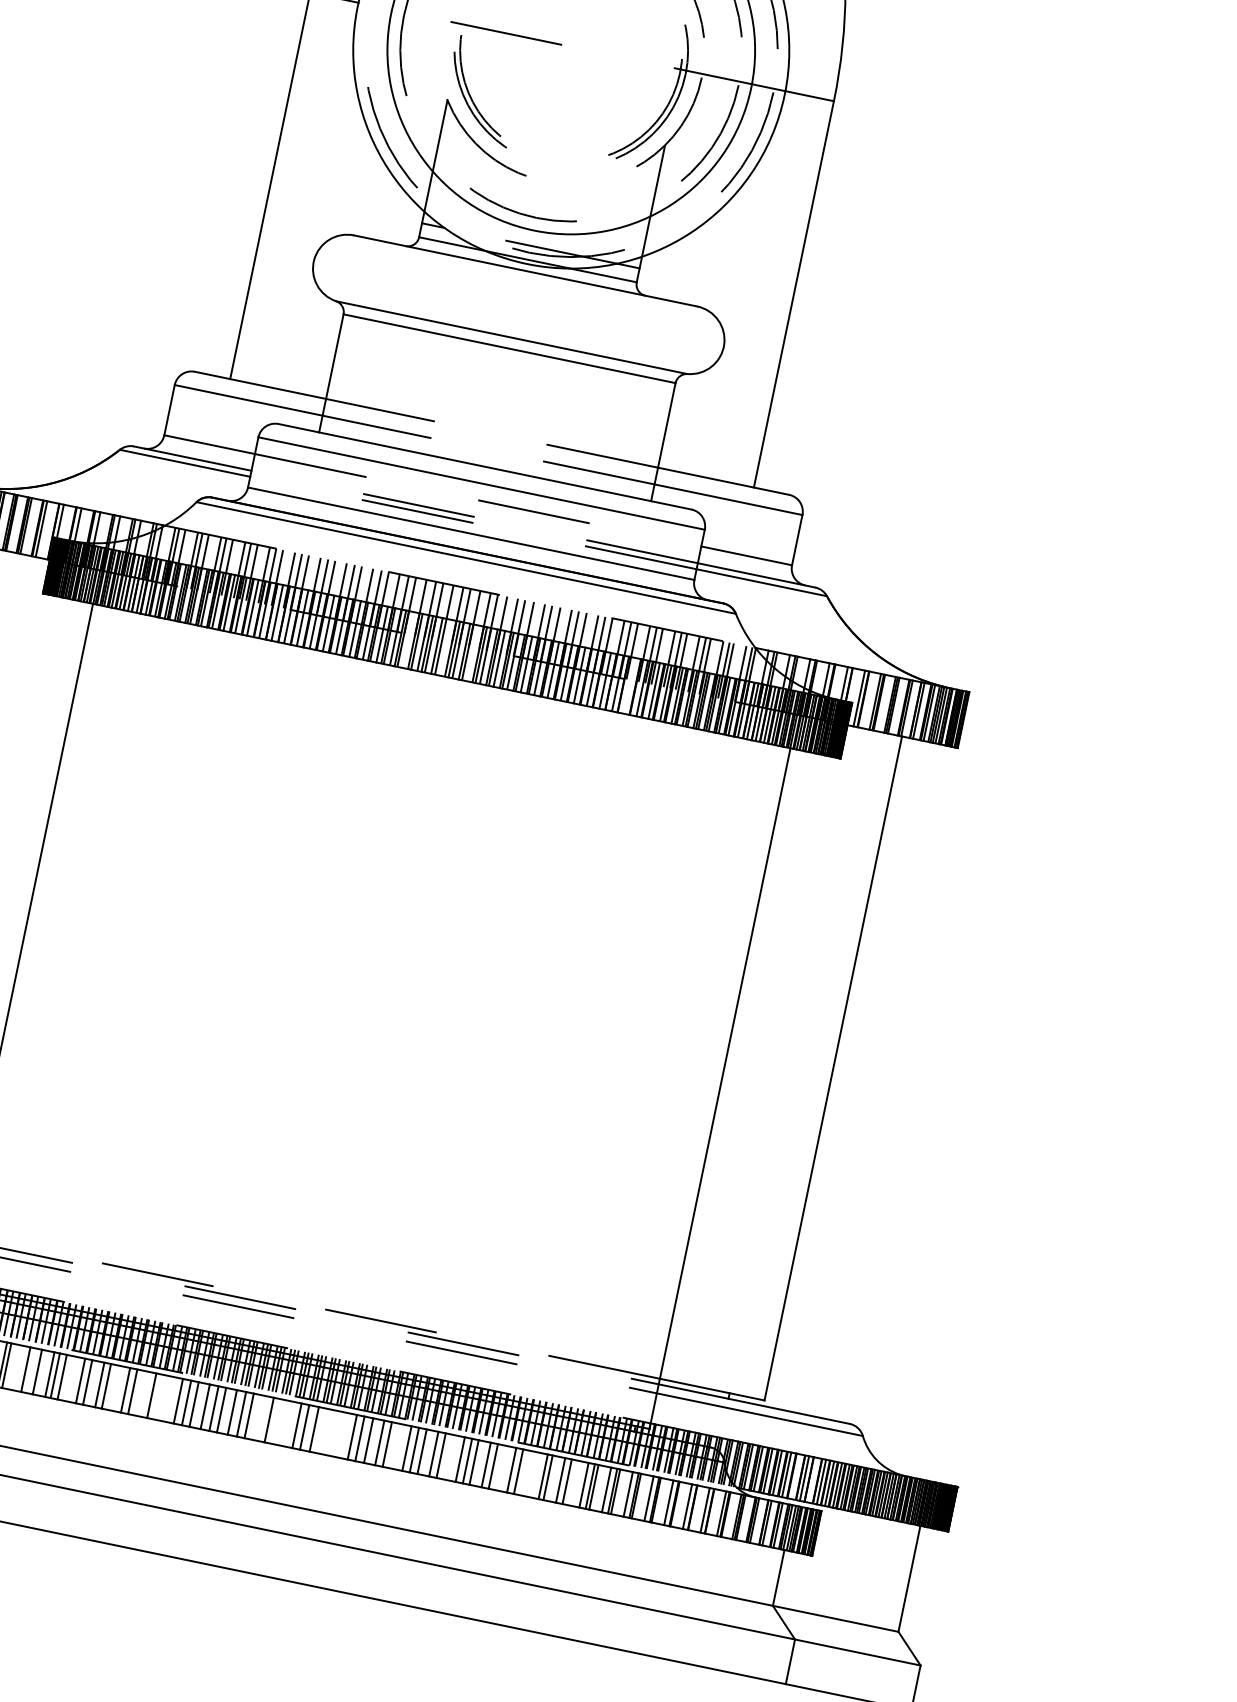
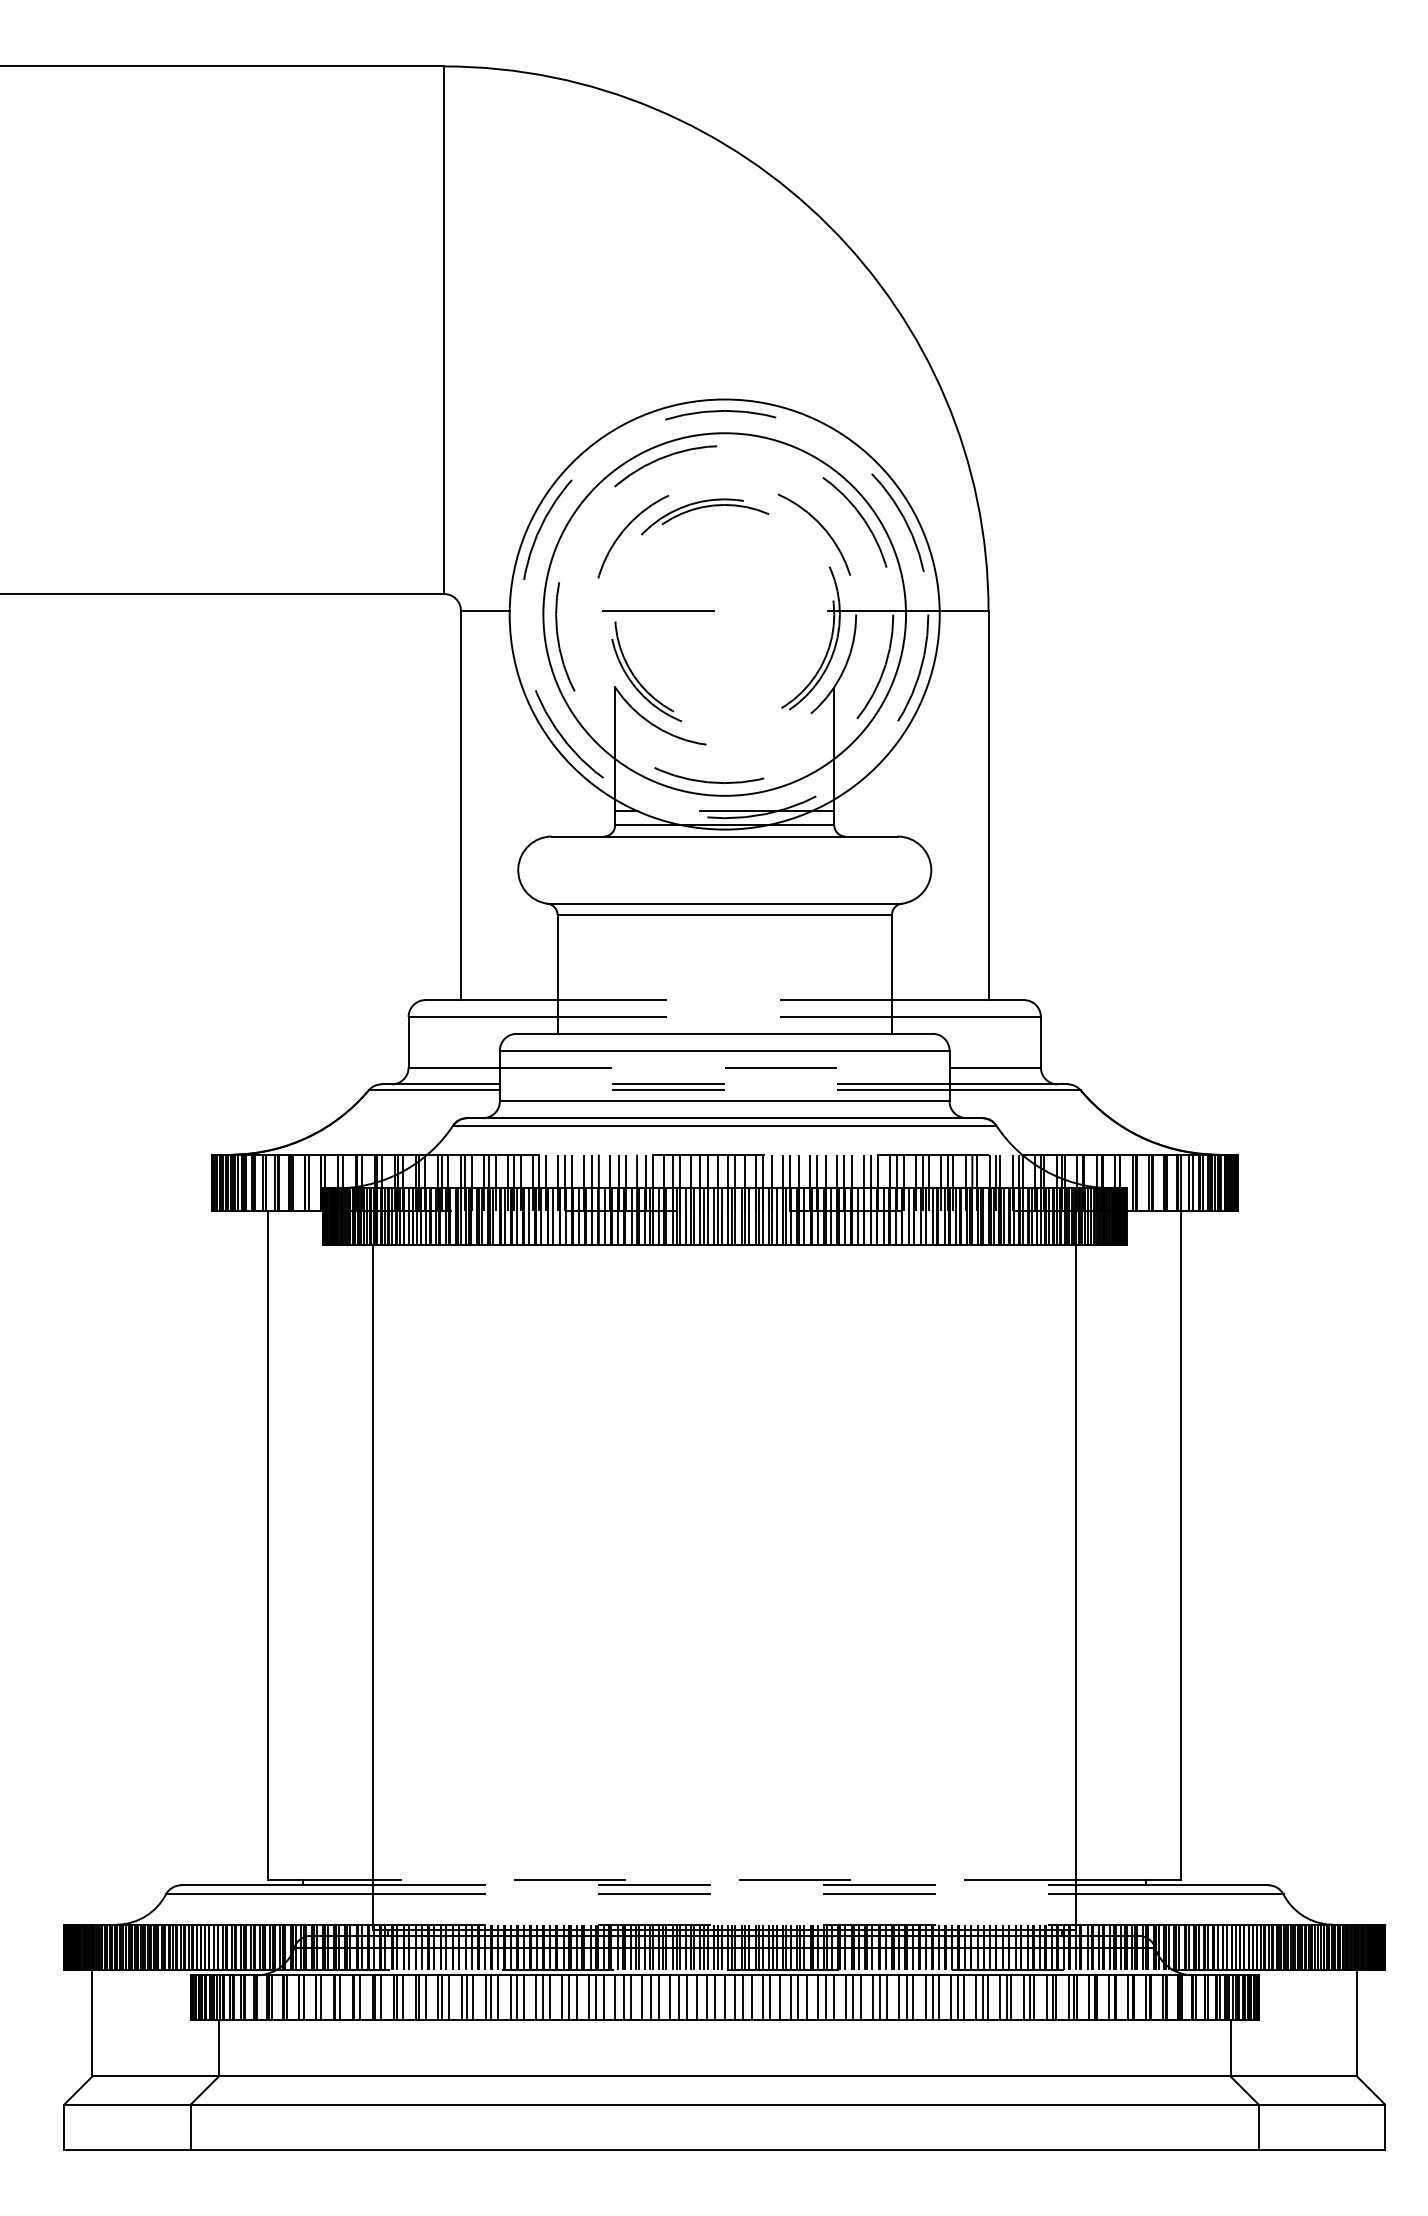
line: (409, 640) -> (686, 1216), added
line: (444, 647) -> (721, 1216), added
line: (472, 653) -> (749, 1216), added
line: (629, 685) -> (908, 1216), added
line: (13, 1366) -> (449, 1997), added
line: (30, 1370) -> (466, 1997), added
line: (74, 1379) -> (510, 1997), added
line: (114, 1387) -> (550, 1997), added
line: (139, 1392) -> (576, 1997), added
line: (159, 1397) -> (596, 1997), added
line: (166, 1398) -> (603, 1997), added
line: (259, 1417) -> (697, 1997), added
line: (276, 1421) -> (714, 1997), added
line: (286, 1423) -> (724, 1997), added
line: (324, 1431) -> (762, 1997), added
line: (332, 1432) -> (770, 1997), added
line: (341, 1434) -> (779, 1997), added
line: (395, 1446) -> (834, 1997), added
line: (448, 1456) -> (887, 1997), added
line: (499, 1467) -> (938, 1997), added
line: (524, 1472) -> (963, 1997), added
line: (536, 1475) -> (976, 1997), added
line: (795, 1475) -> (1226, 1946), added
line: (813, 1479) -> (1244, 1946), added
line: (571, 1482) -> (1011, 1997), added

